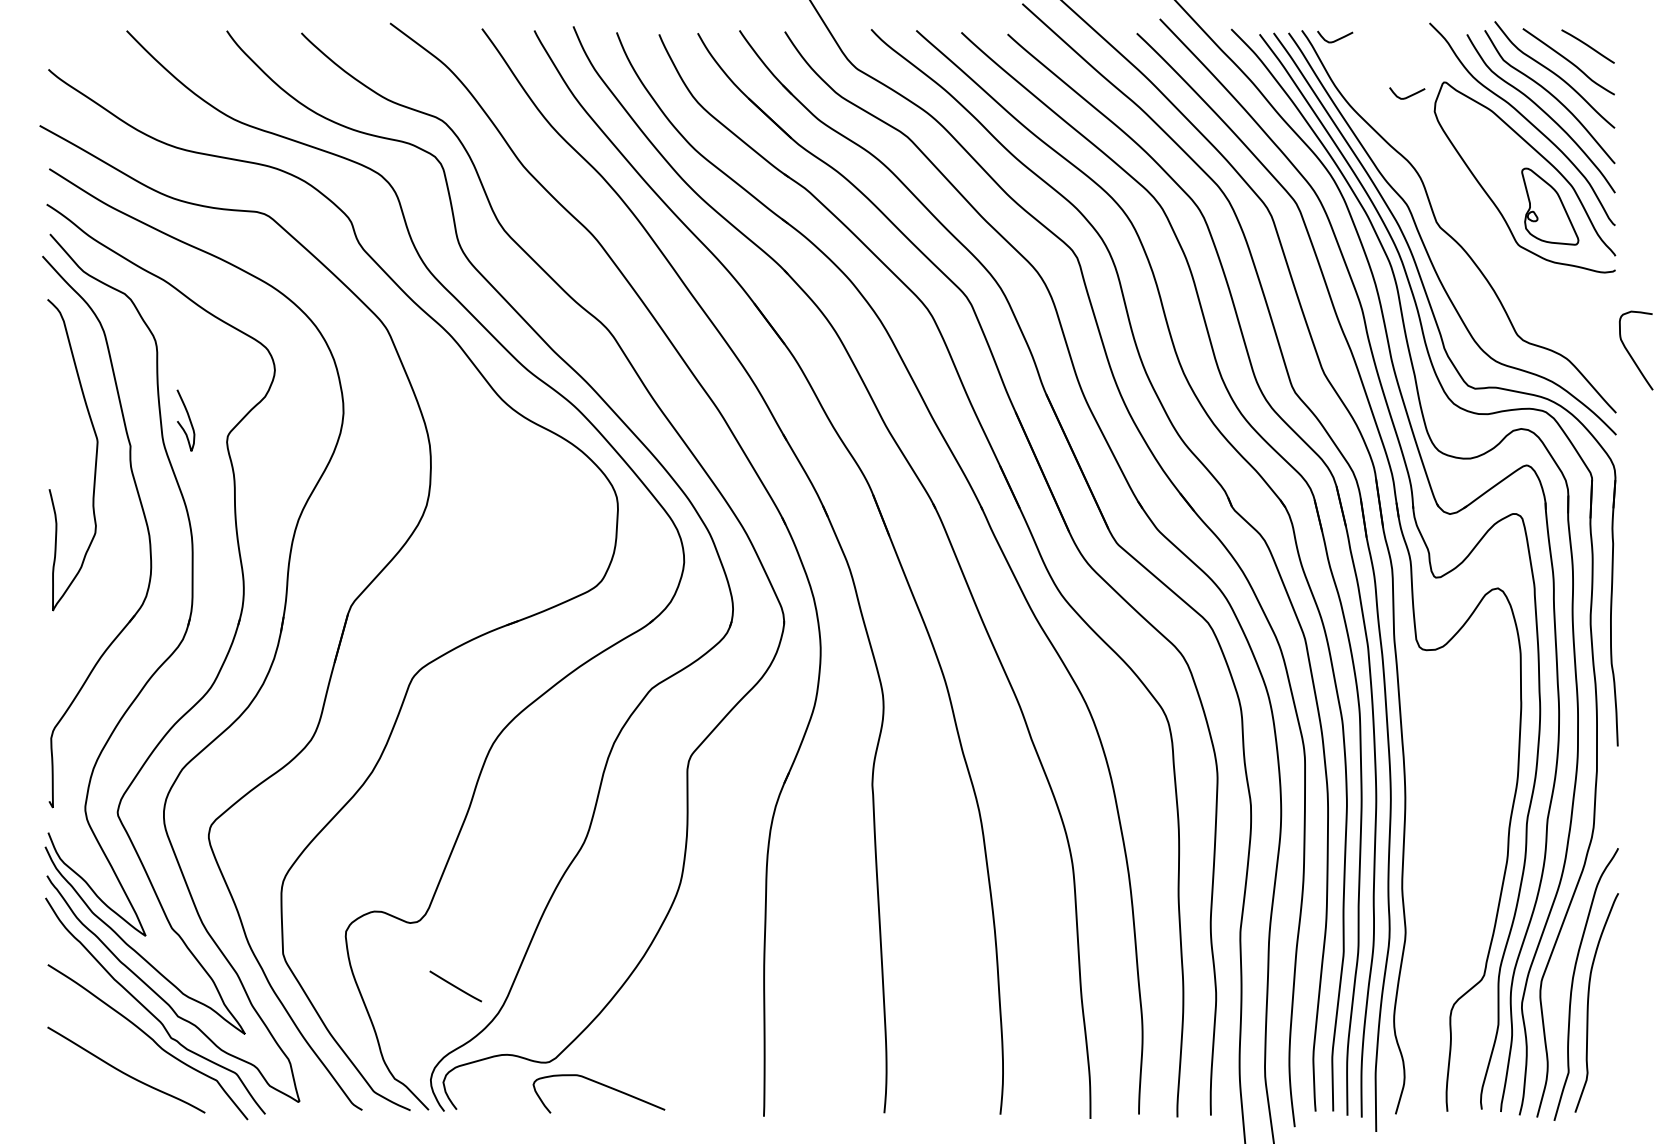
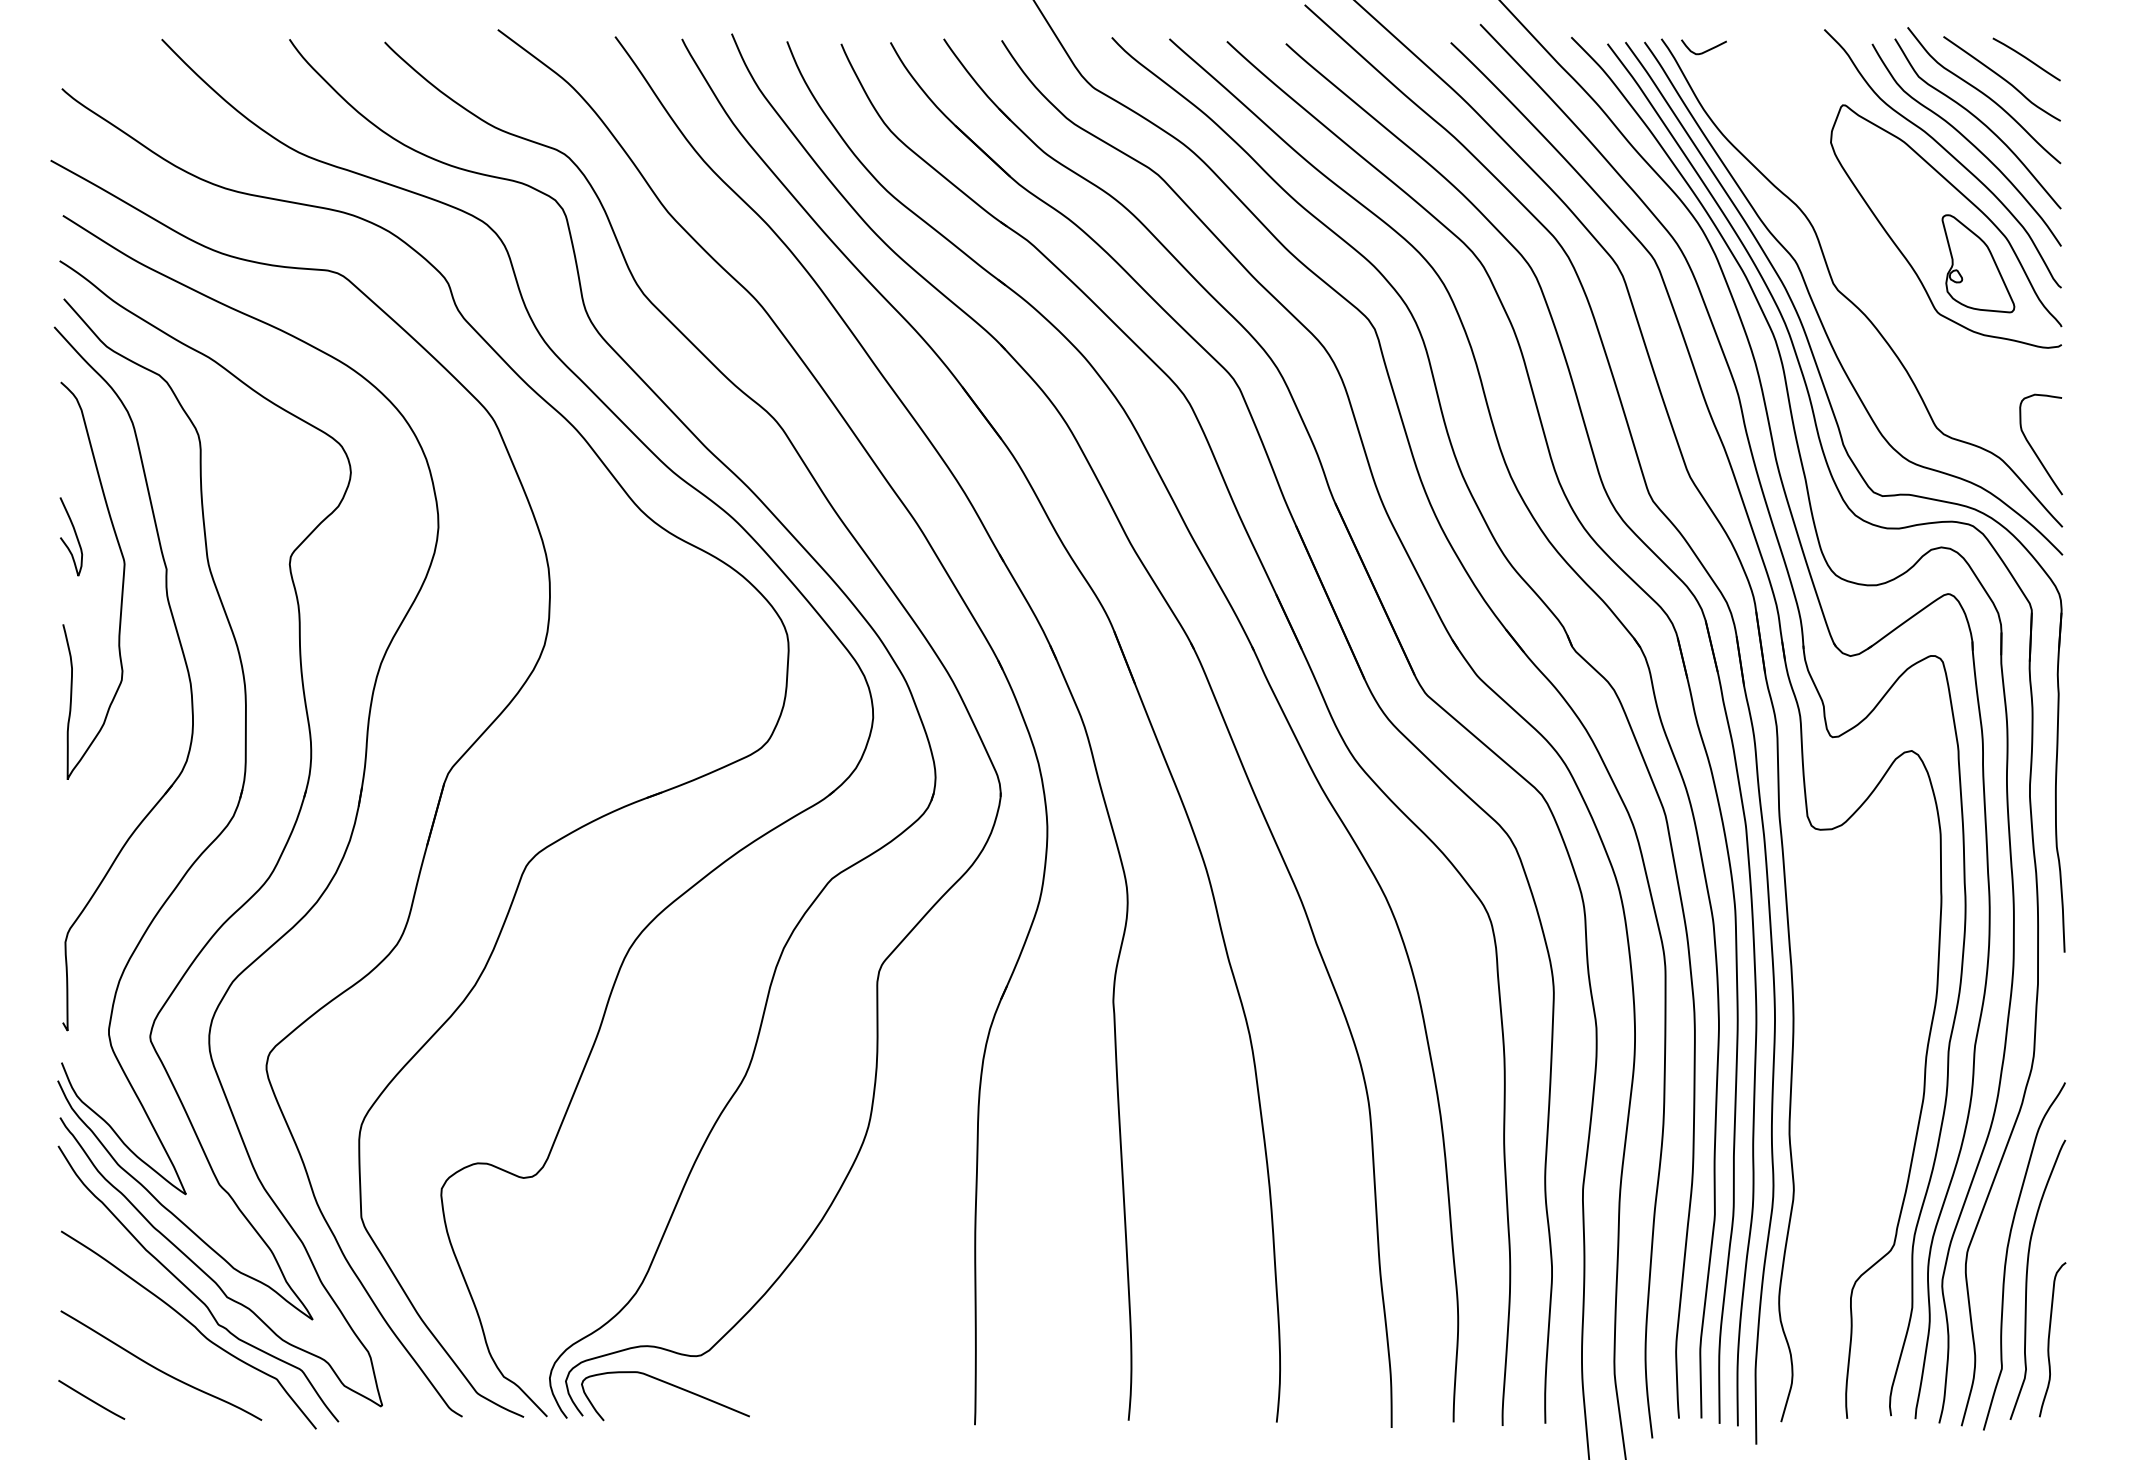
curve: (1408, 95) -> (1797, 122), removed
curve: (1630, 353) -> (2033, 448), moved
curve: (189, 420) -> (75, 536), moved
line: (455, 986) -> (91, 1399), moved
curve: (1605, 1049) -> (2049, 1339), added
curve: (602, 1085) -> (670, 1385), moved

